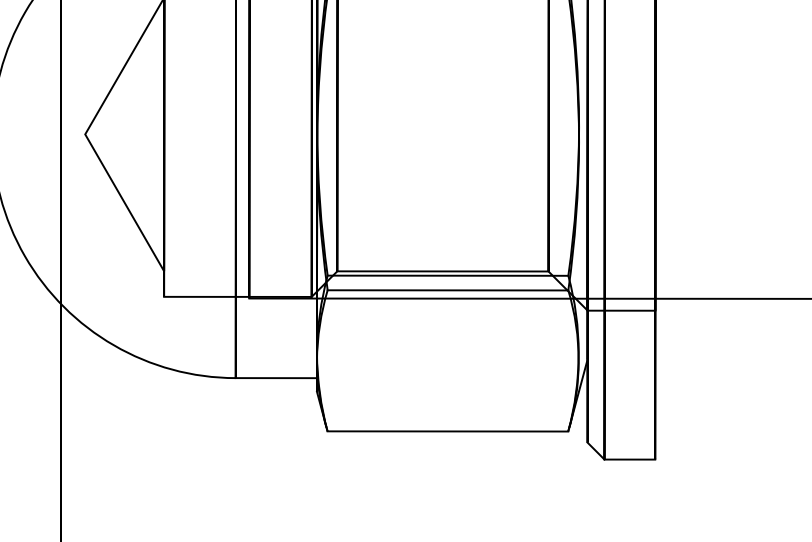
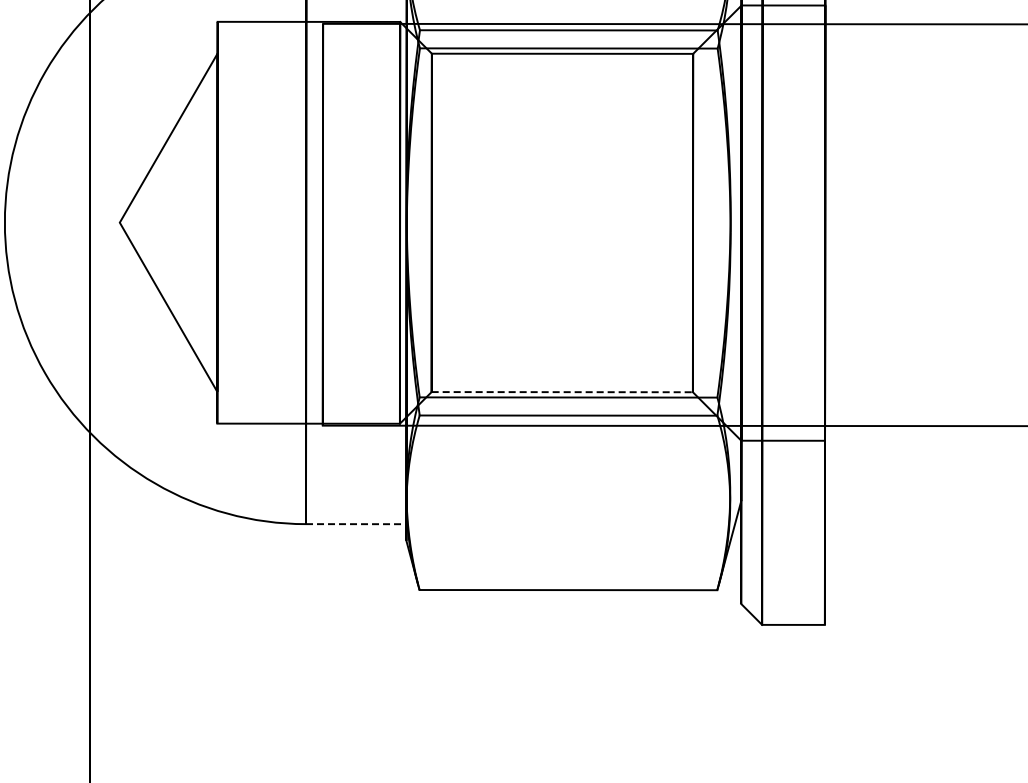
line: (443, 271) -> (562, 392), solid -> dashed
line: (276, 378) -> (356, 524), solid -> dashed

